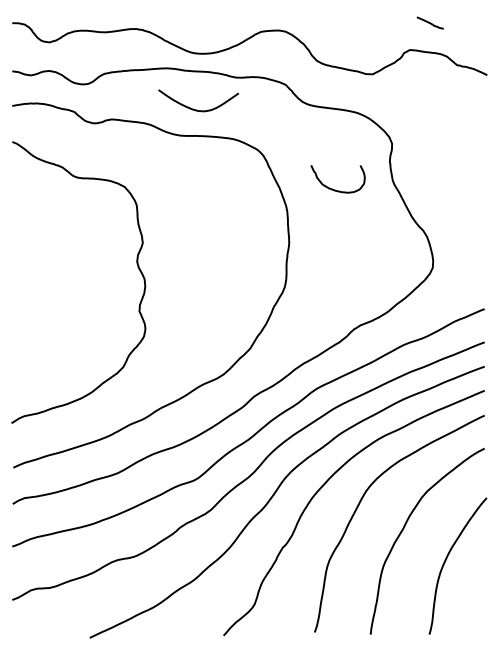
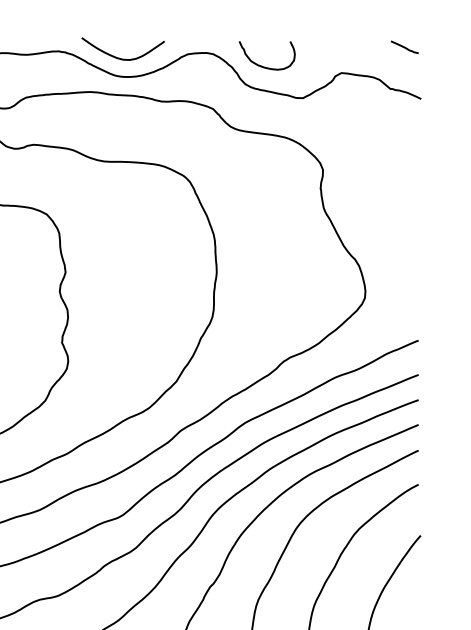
curve: (429, 22) -> (403, 46), moved
curve: (197, 109) -> (122, 58), moved
curve: (335, 189) -> (264, 66), moved

